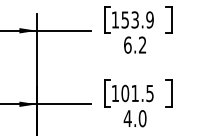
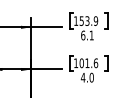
text: (142, 45) -> (91, 35), 6.2 -> 6.1
text: (149, 93) -> (95, 63), 101.5 -> 101.6

